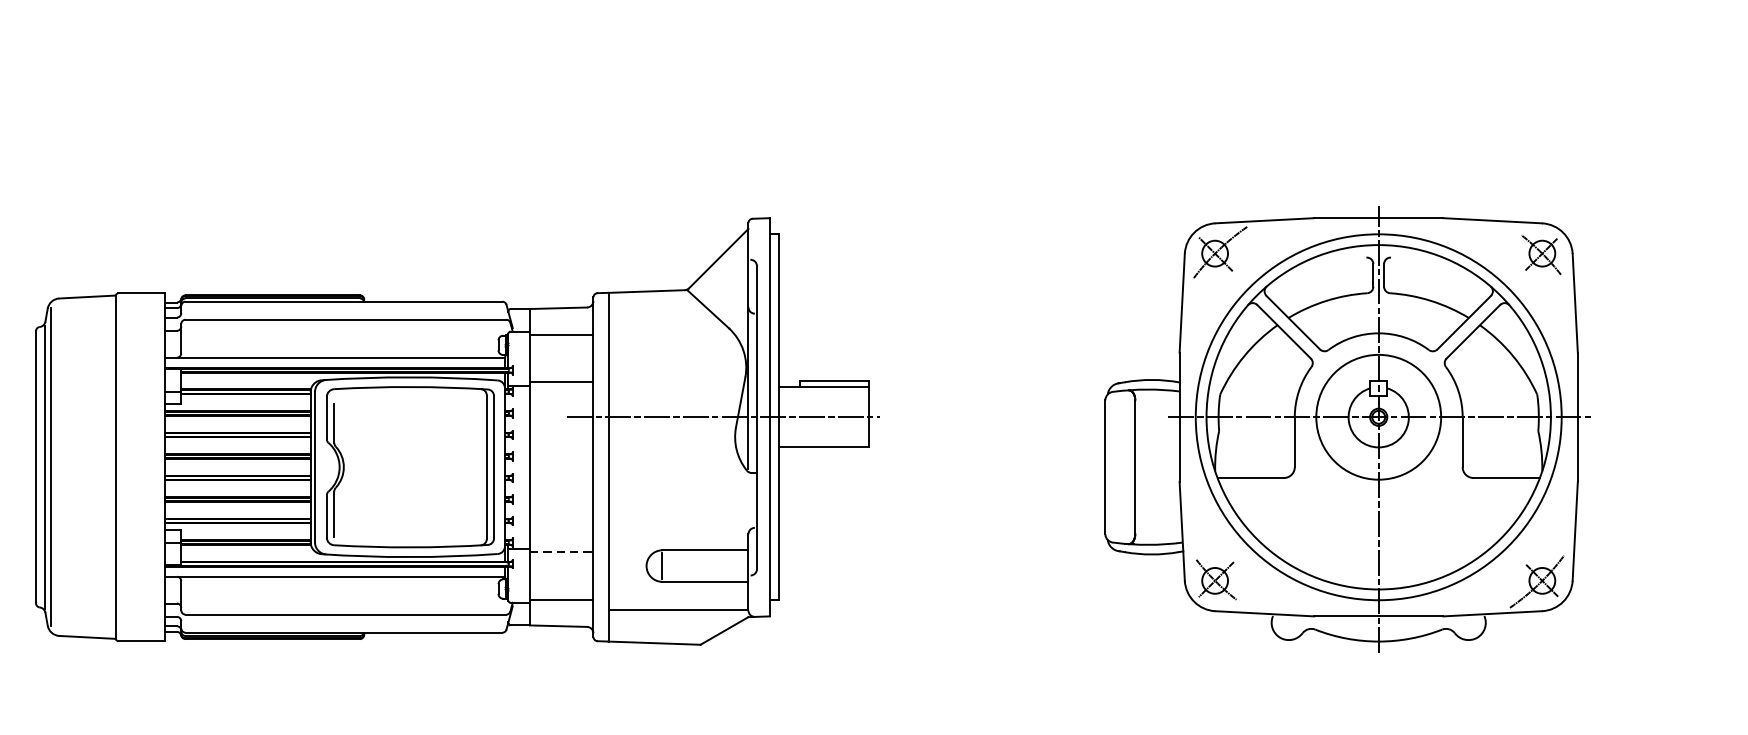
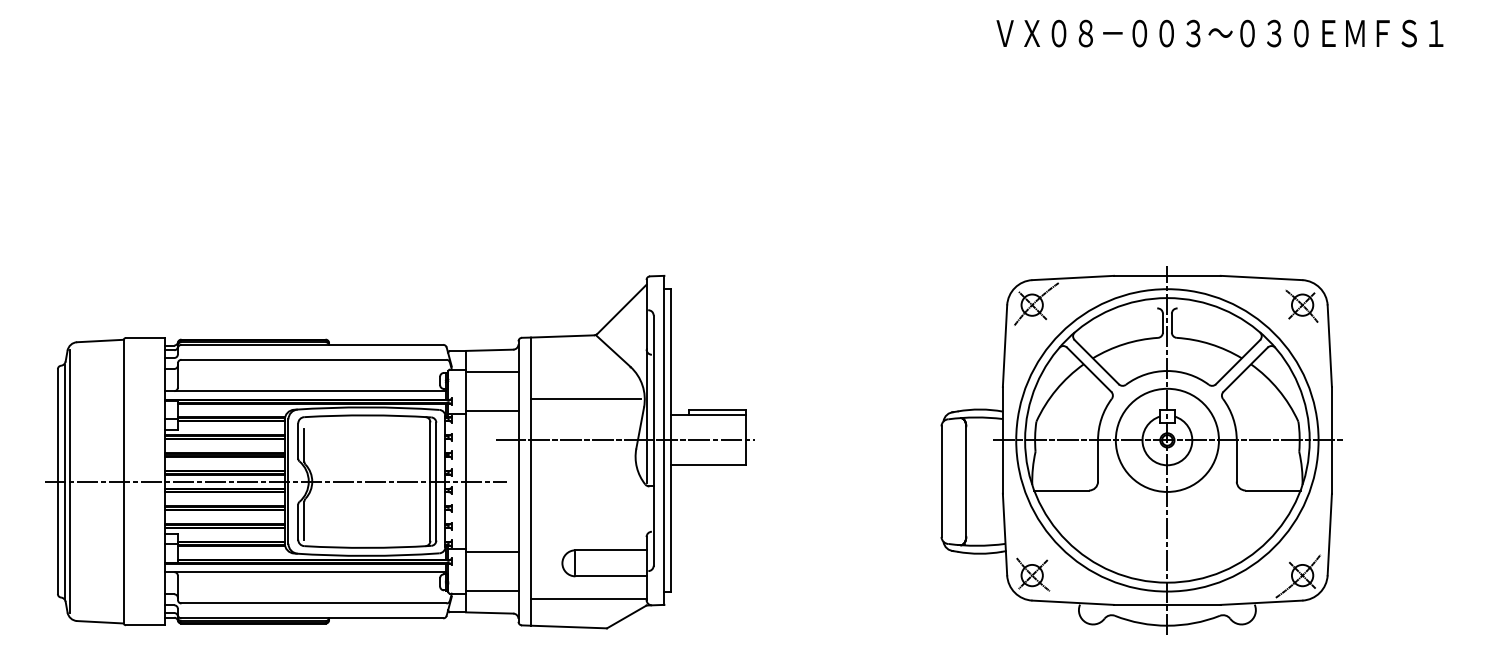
line: (674, 367) -> (585, 399), added
line: (299, 467) -> (275, 481), added
line: (561, 551) -> (492, 551), dashed -> solid

